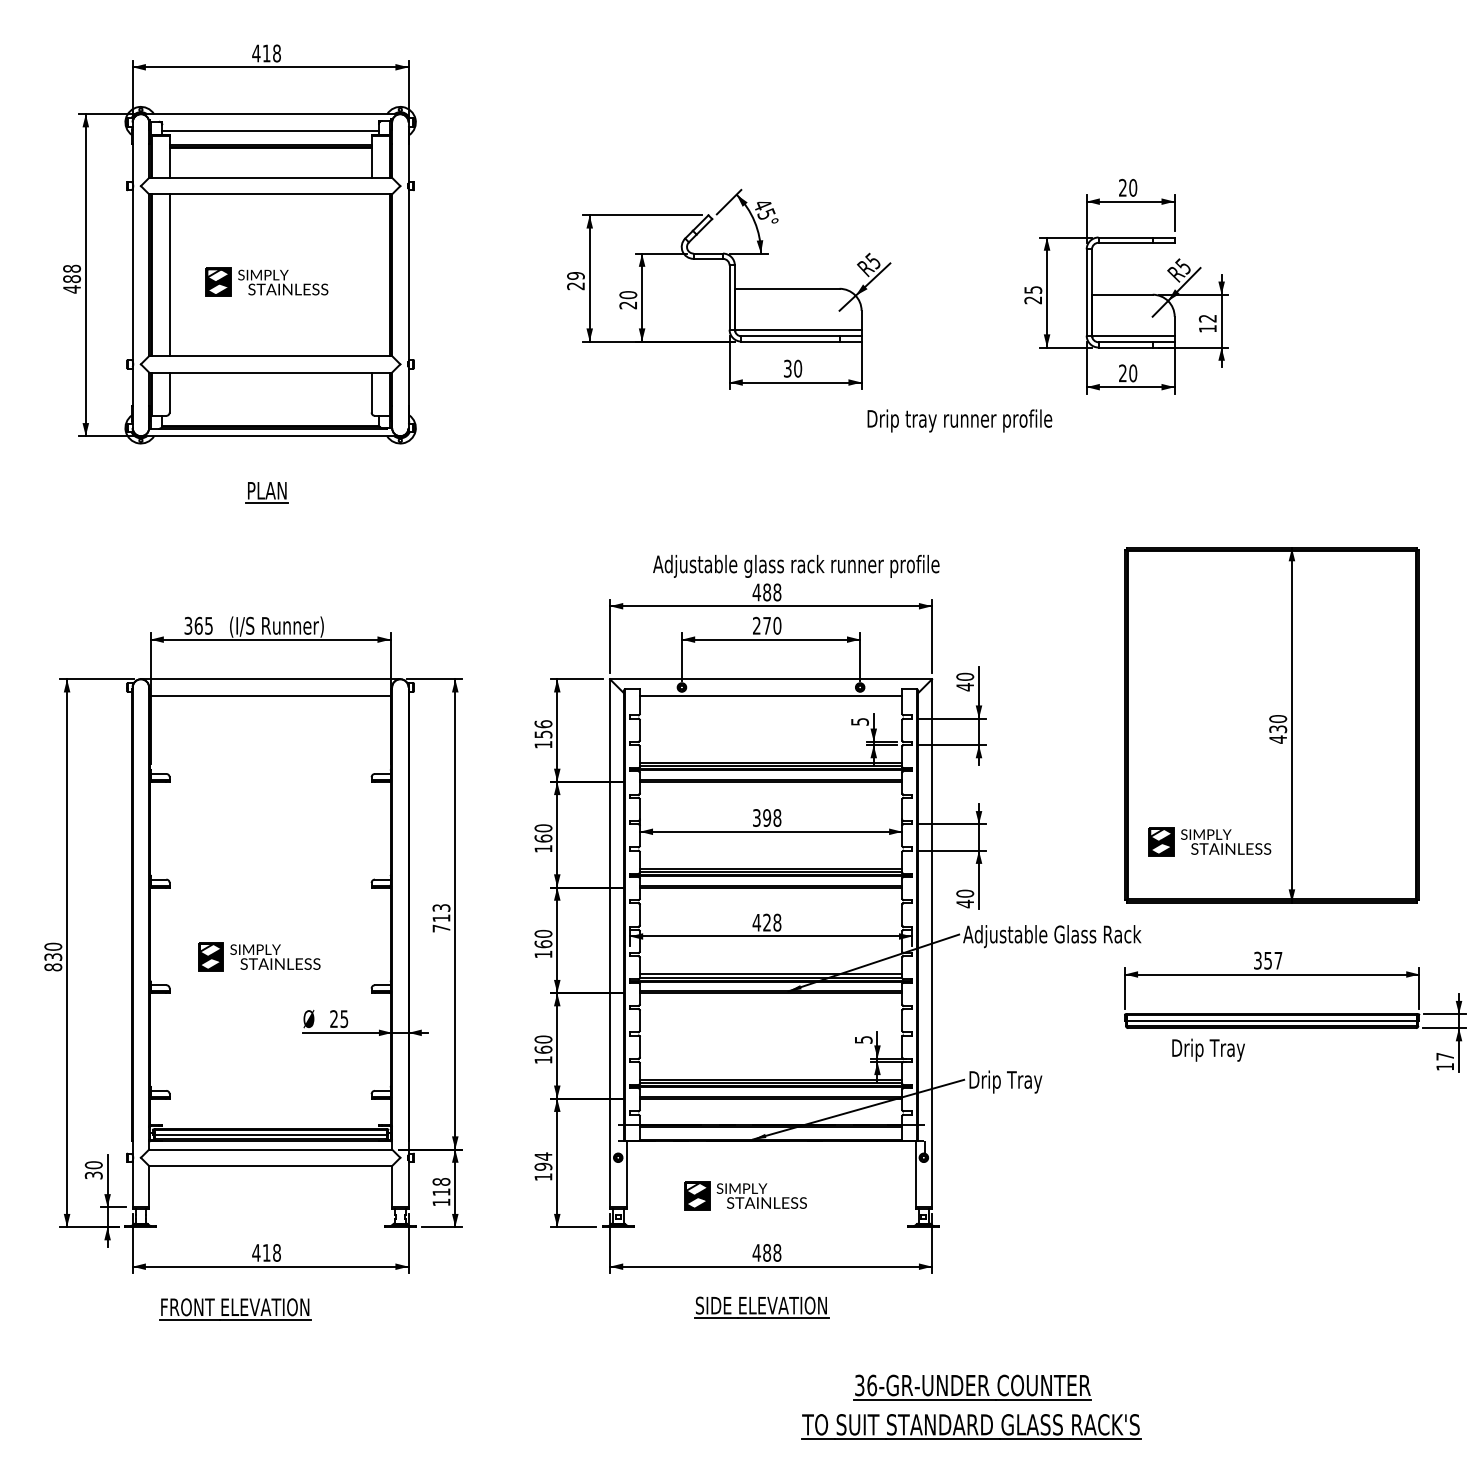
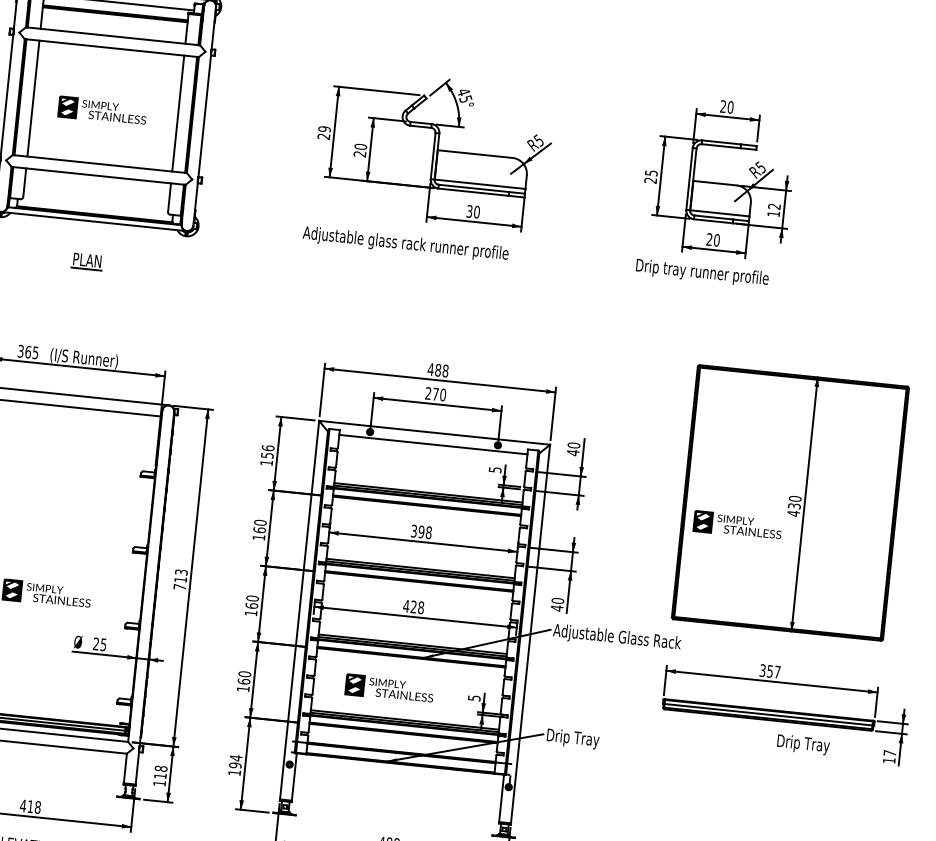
line: (371, 275) -> (178, 113), added
text: (959, 420) -> (702, 272), moved
text: (796, 565) -> (405, 243), moved
part: (1209, 841) -> (737, 525), moved
text: (1208, 1049) -> (803, 744), moved
part: (745, 1195) -> (389, 688), moved

